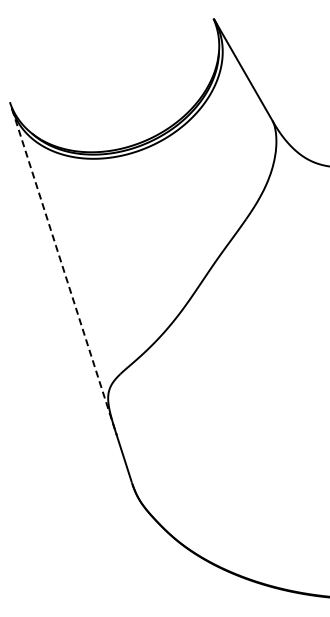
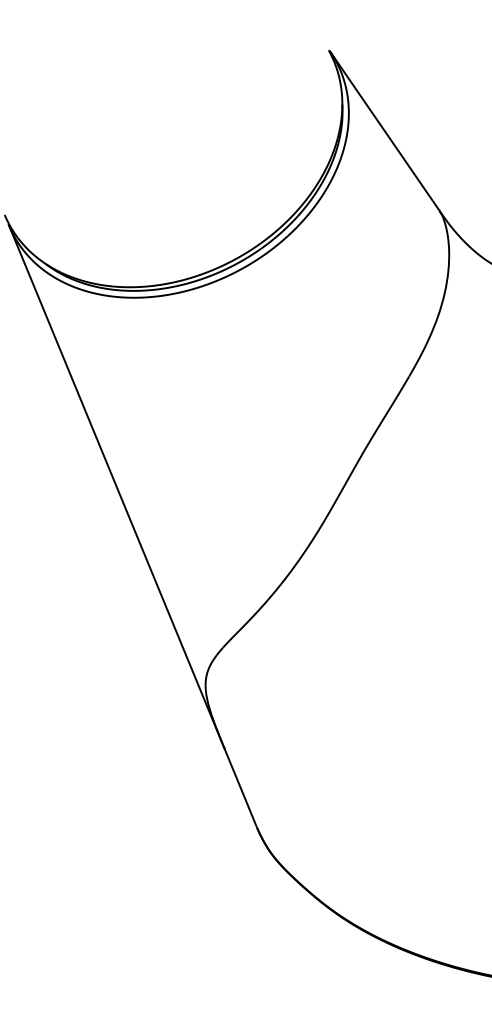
line: (64, 272) -> (117, 488), dashed -> solid

